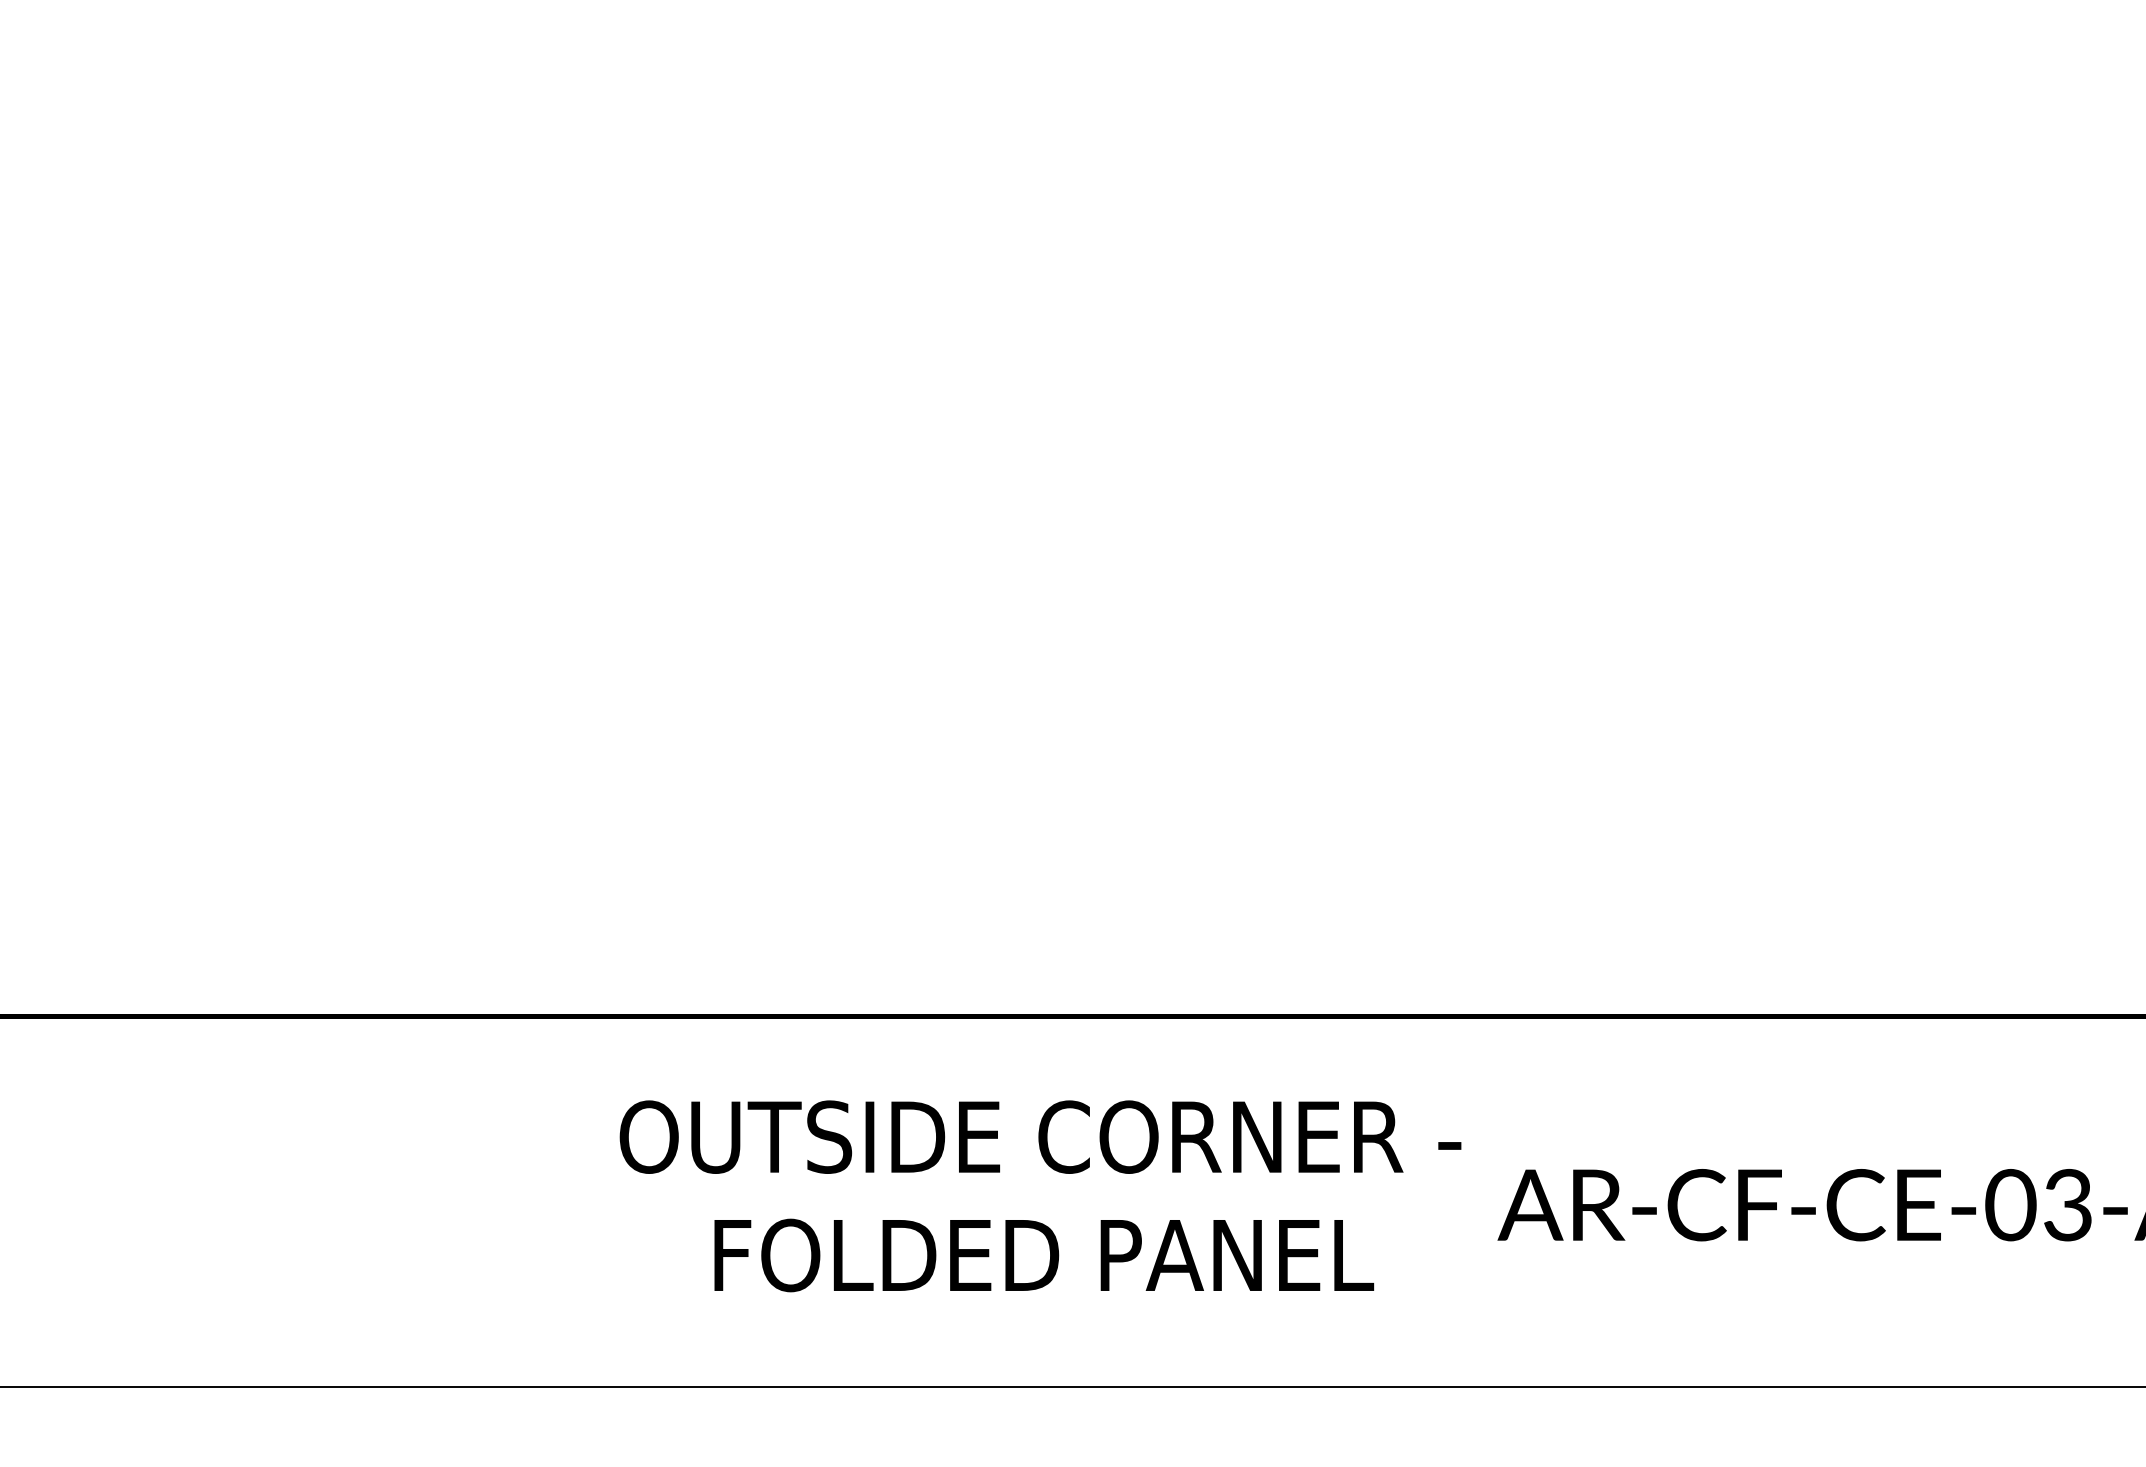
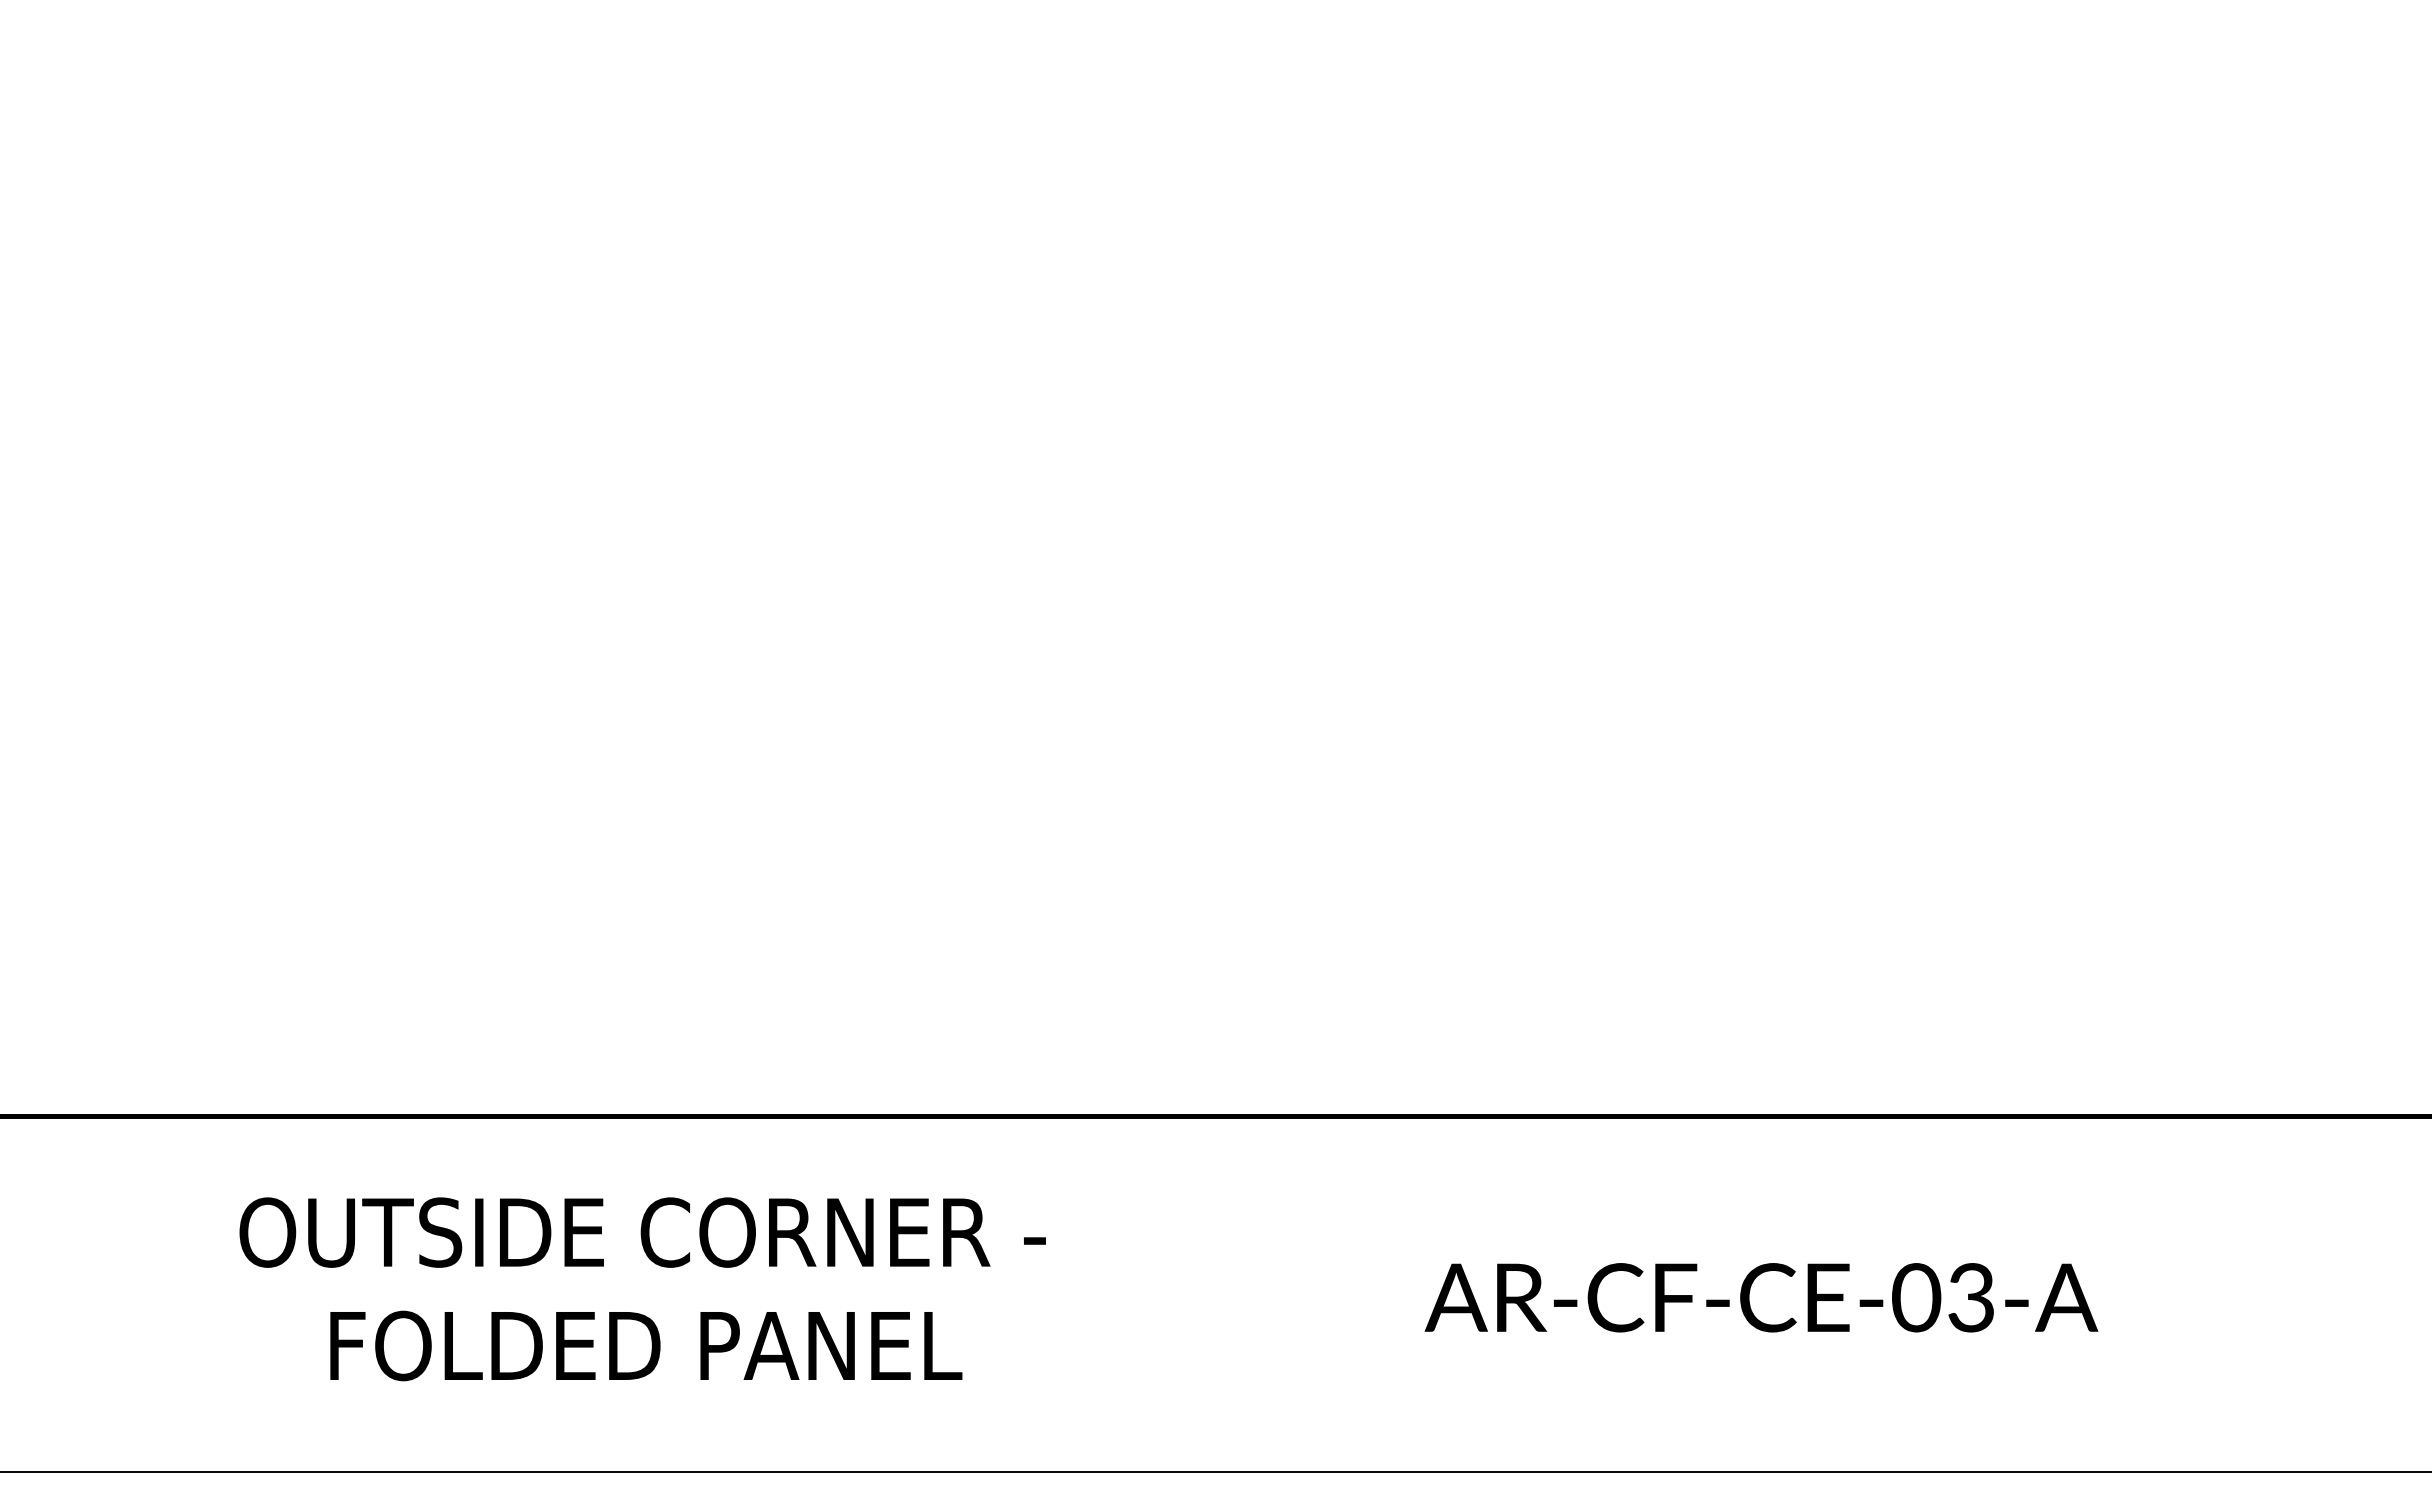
text: (1040, 1196) -> (642, 1289), moved

